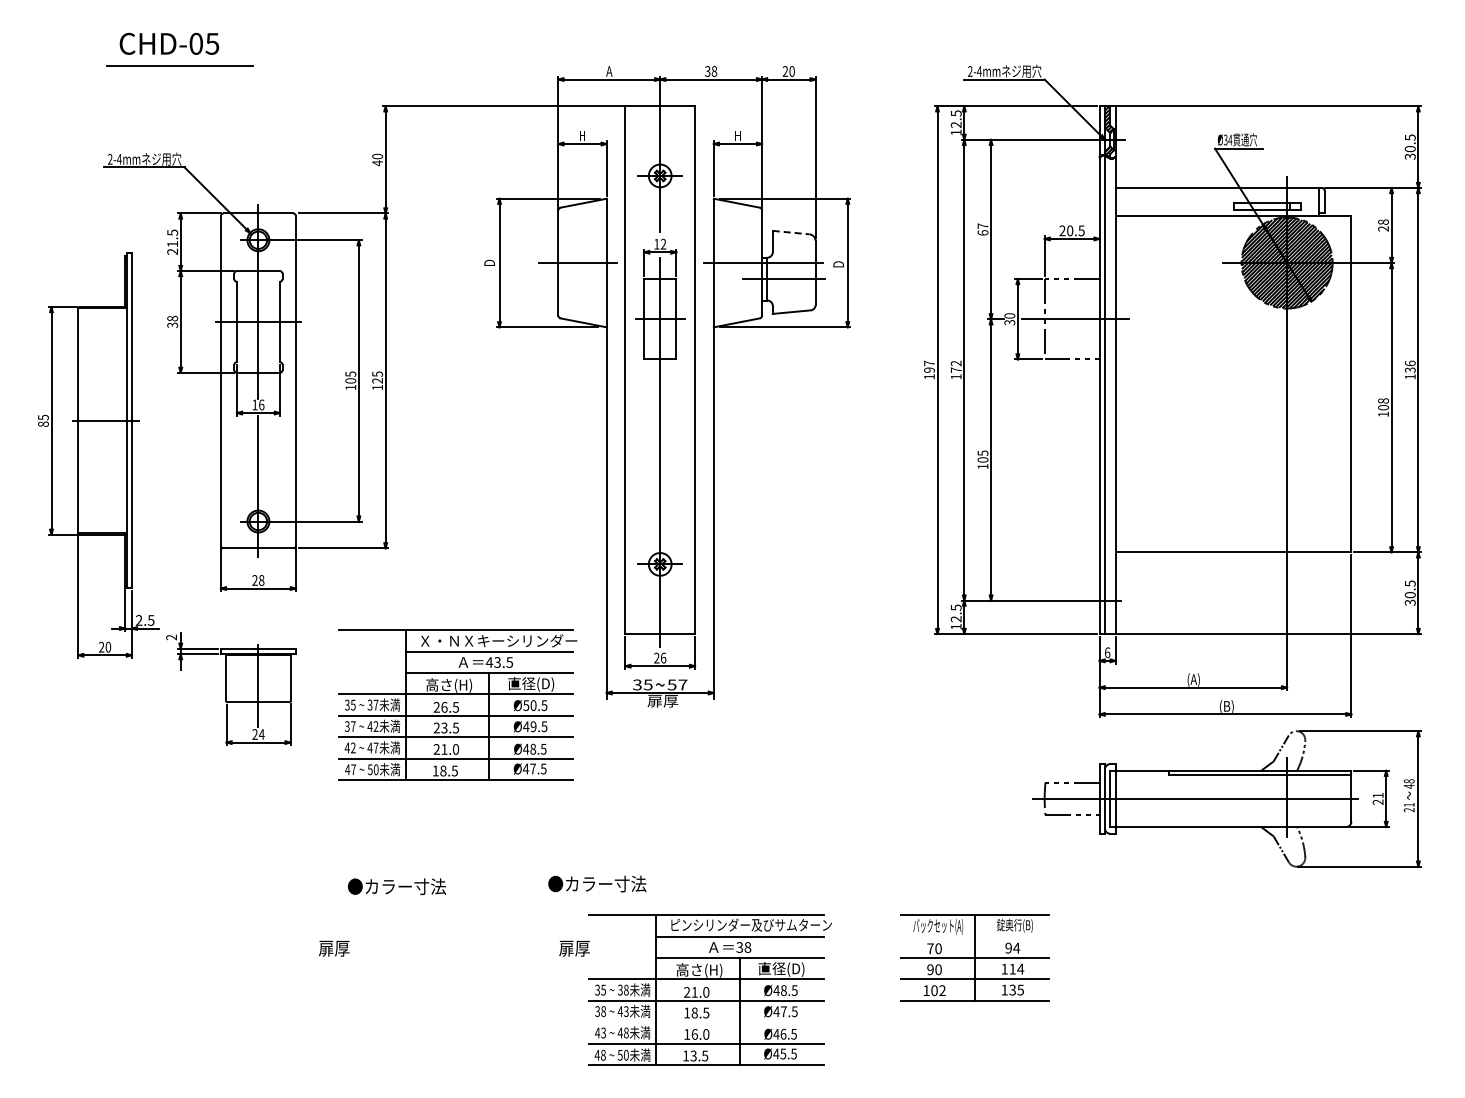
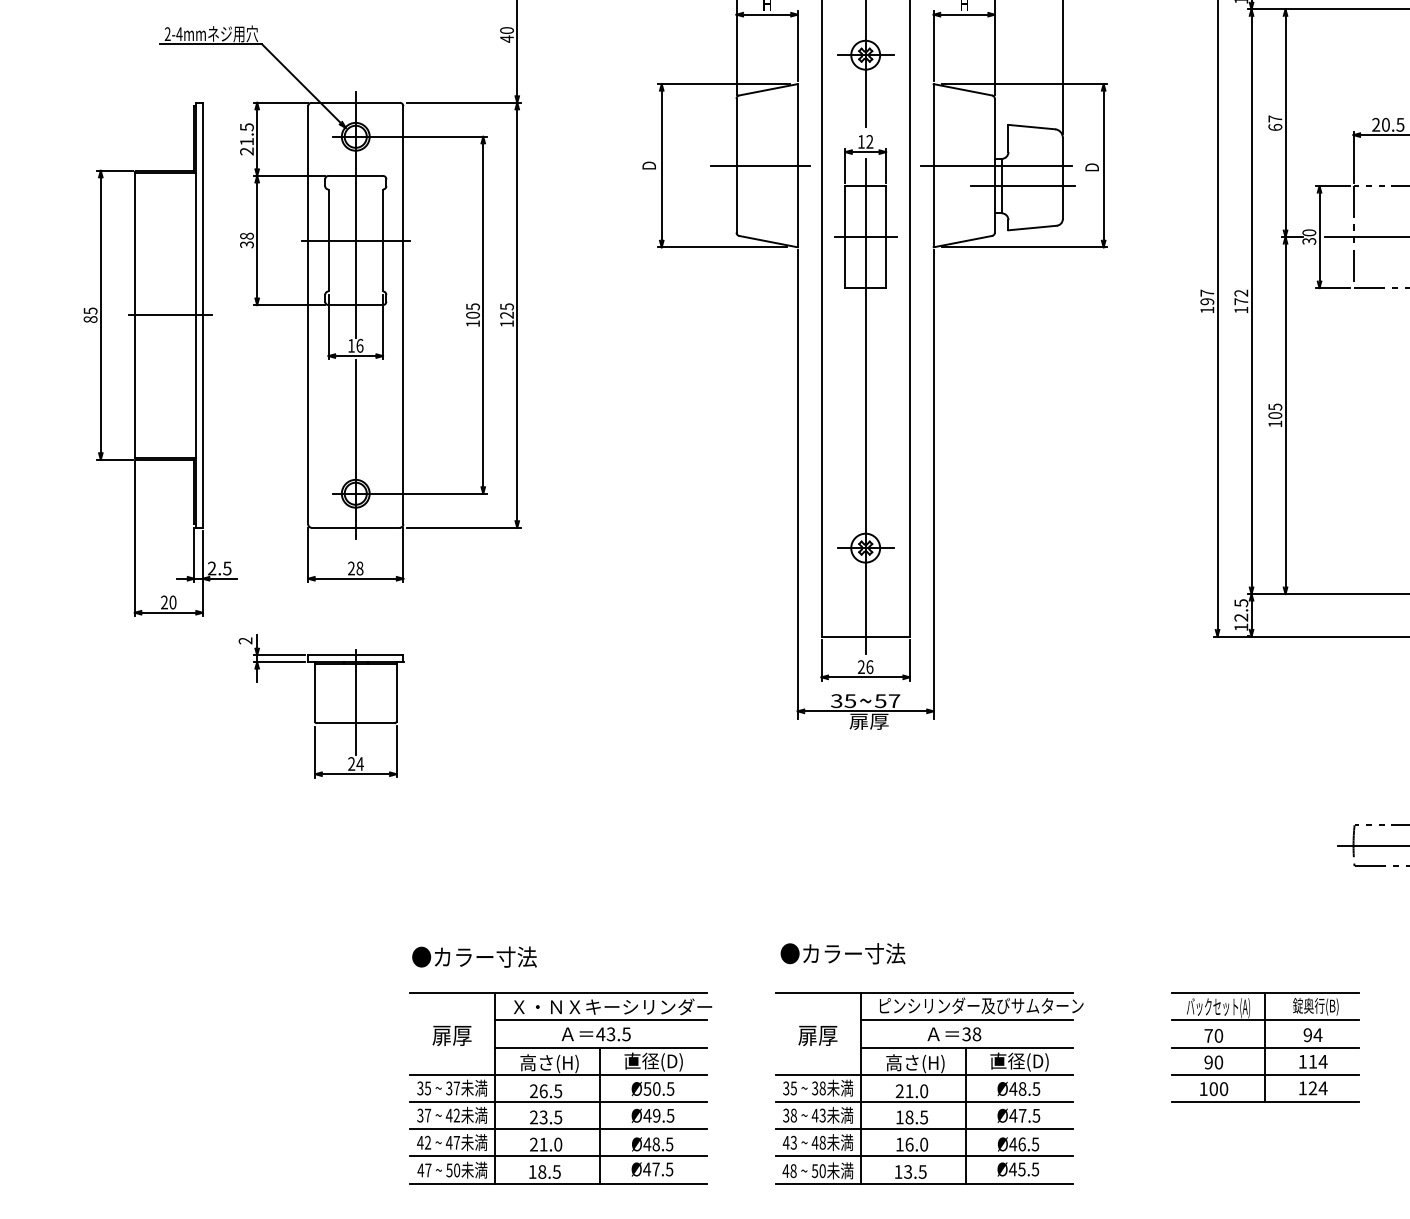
line: (791, 232) -> (1032, 126), dashed -> solid
part: (98, 455) -> (160, 359), moved
part: (457, 704) -> (560, 1087), moved
text: (597, 883) -> (843, 953), moved
text: (396, 886) -> (473, 956), moved
line: (974, 936) -> (1264, 1020), added
text: (574, 948) -> (817, 1035), moved
text: (1016, 989) -> (1317, 1087), 135 -> 124
text: (942, 990) -> (1223, 1088), 102 -> 100
line: (706, 1022) -> (924, 1129), added

